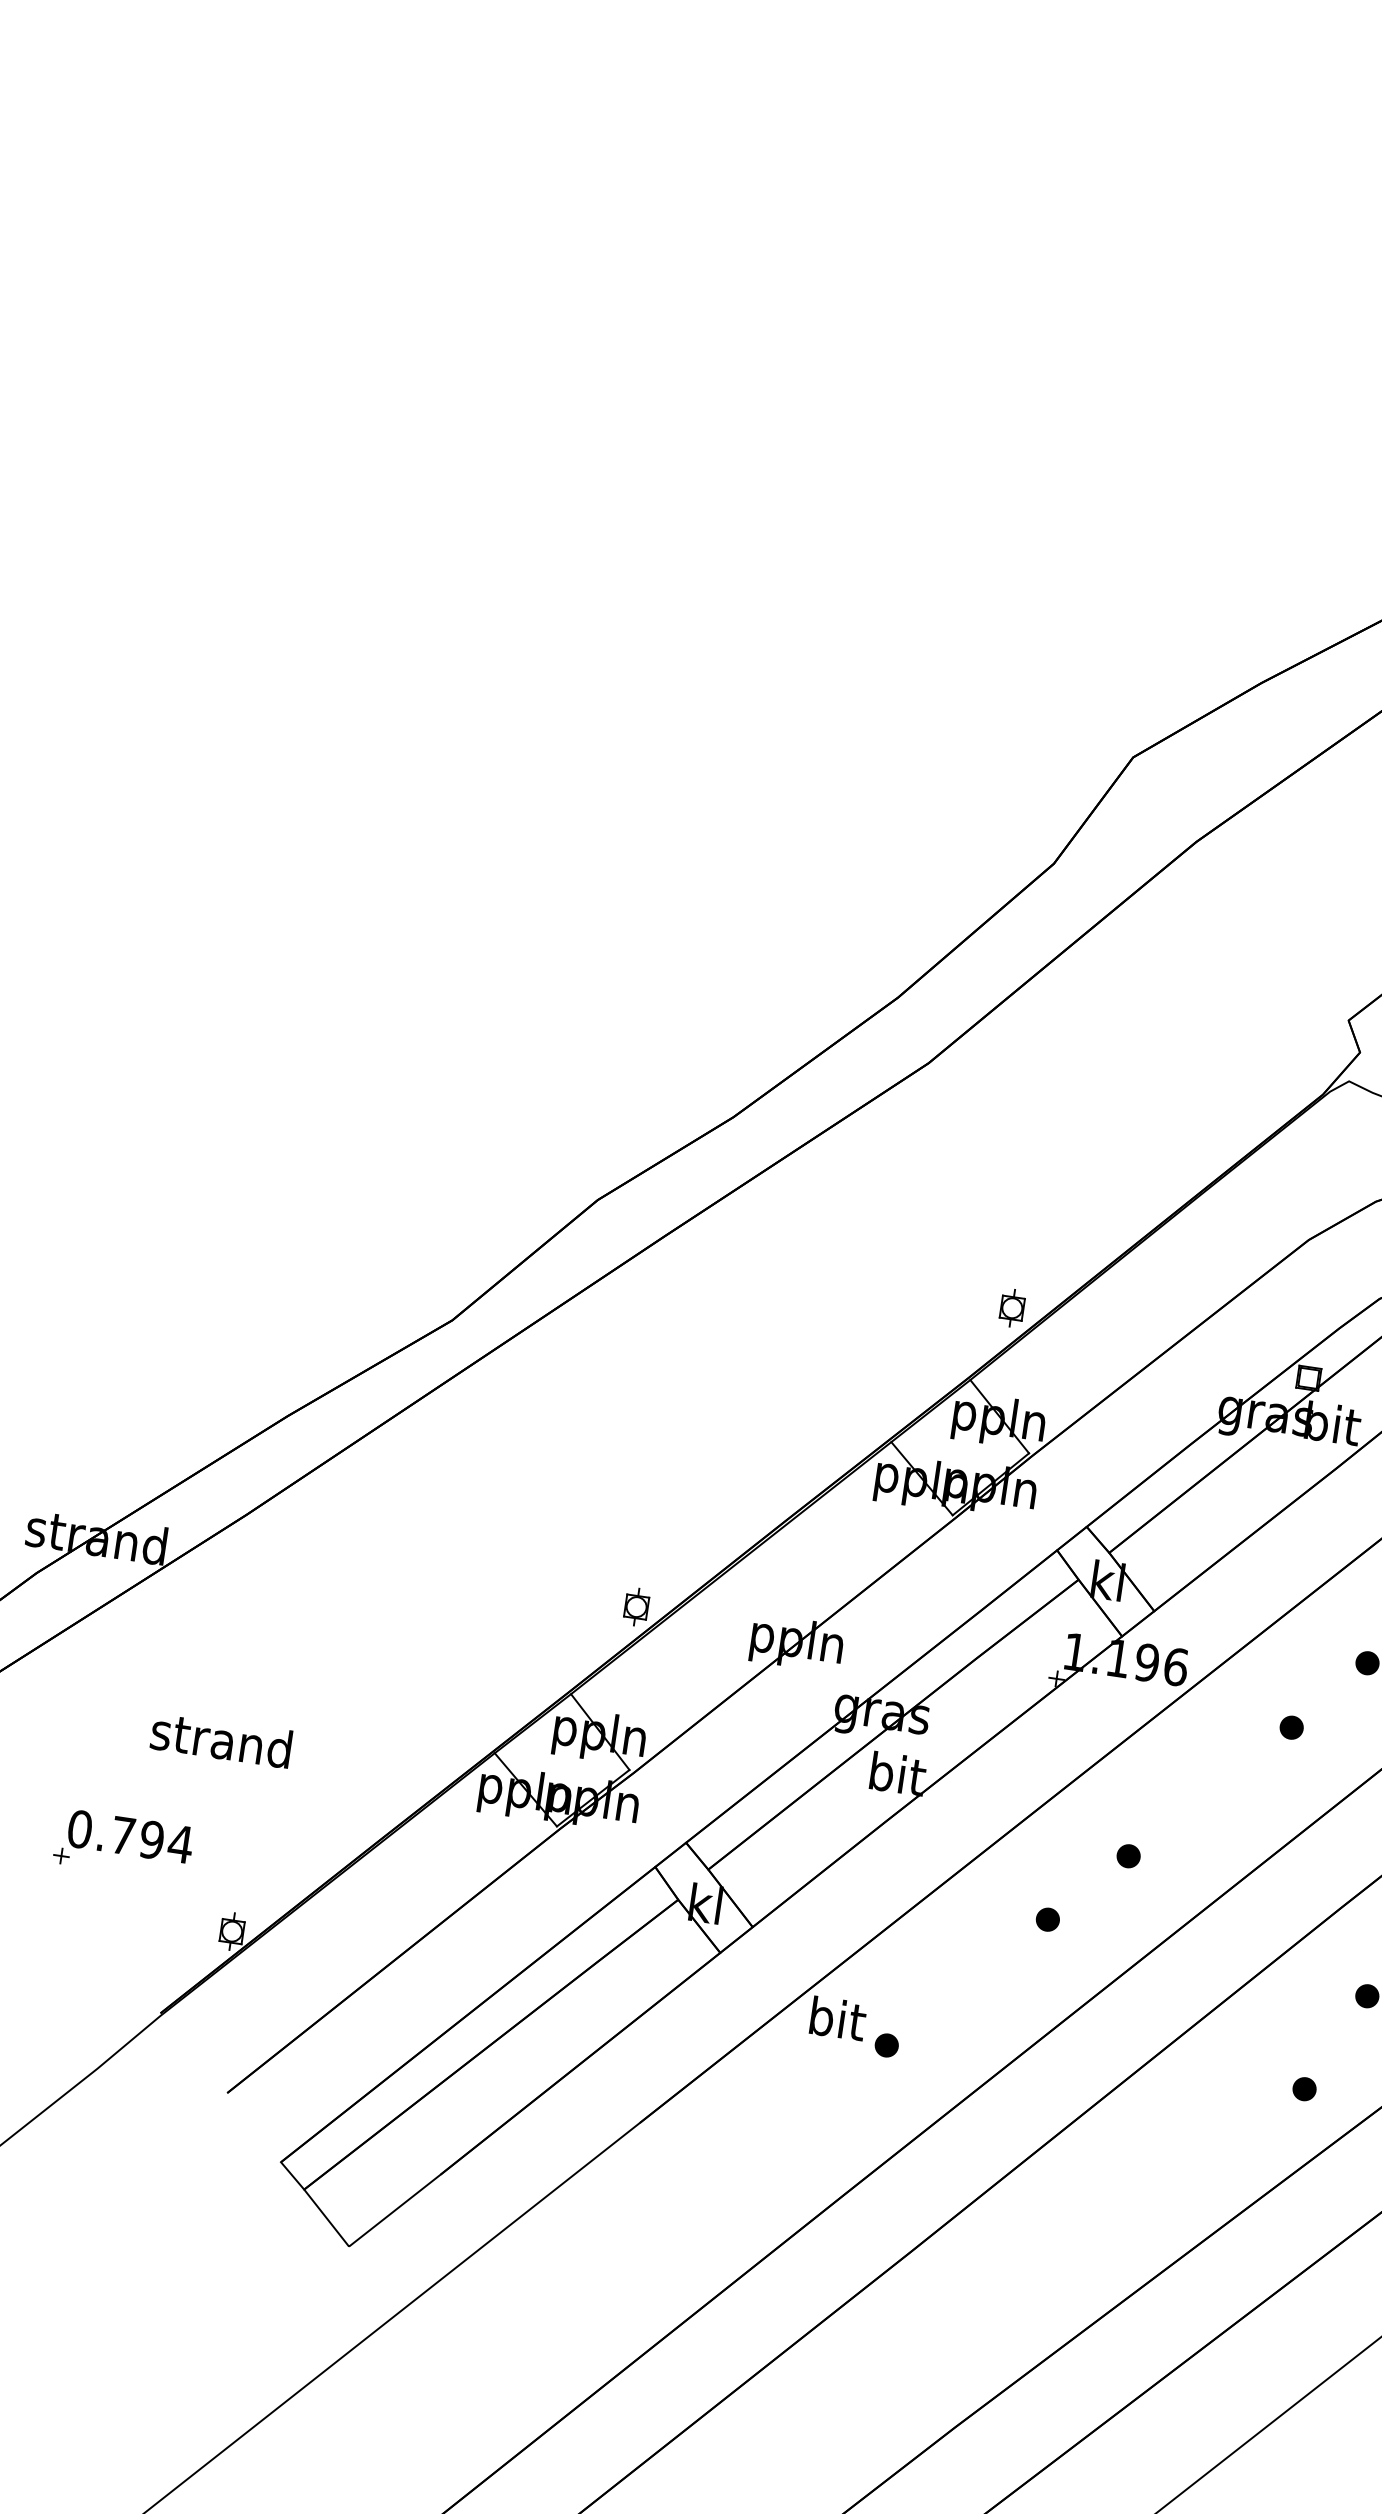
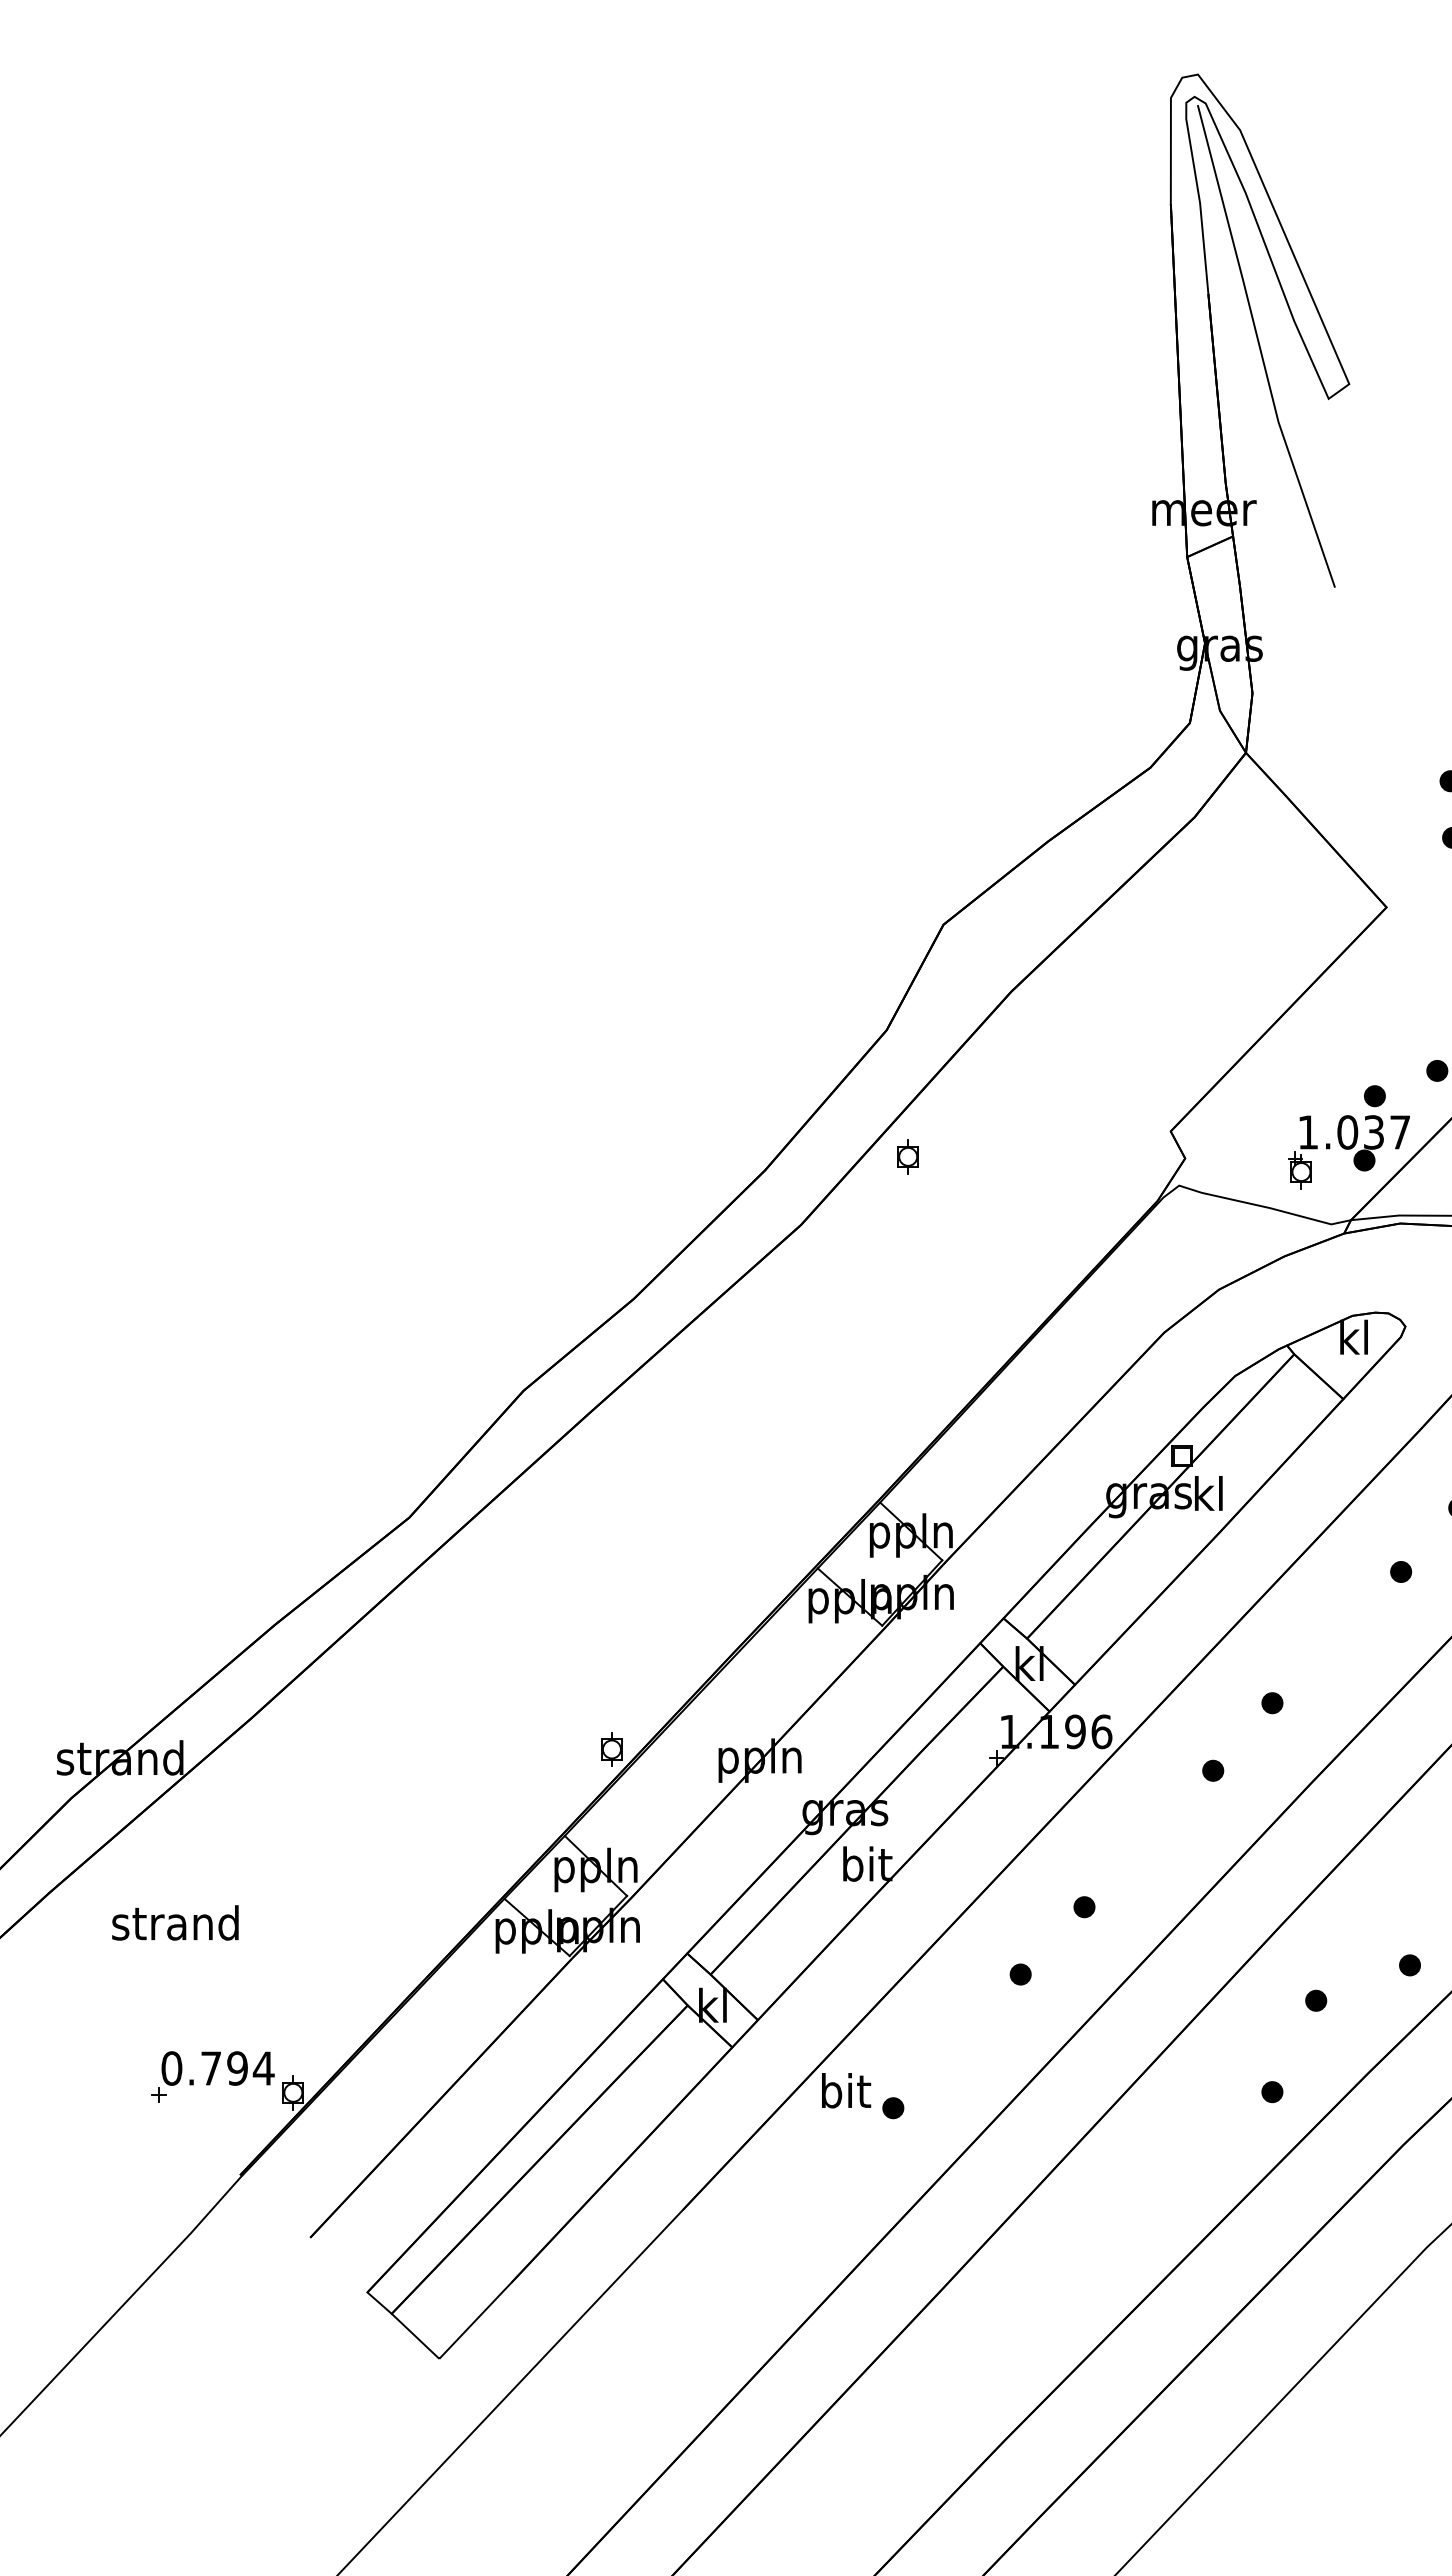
part: (1011, 1307) -> (907, 1156), moved
text: (1332, 1423) -> (1209, 1493), bit -> kl
text: (221, 1739) -> (175, 1922), moved
part: (123, 1844) -> (212, 2076), moved

